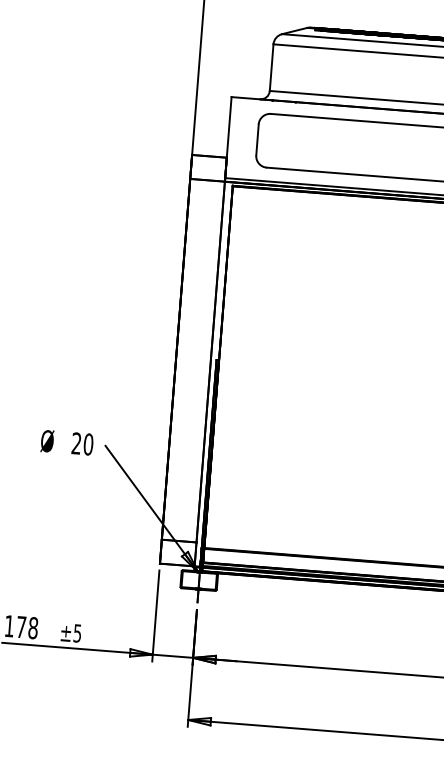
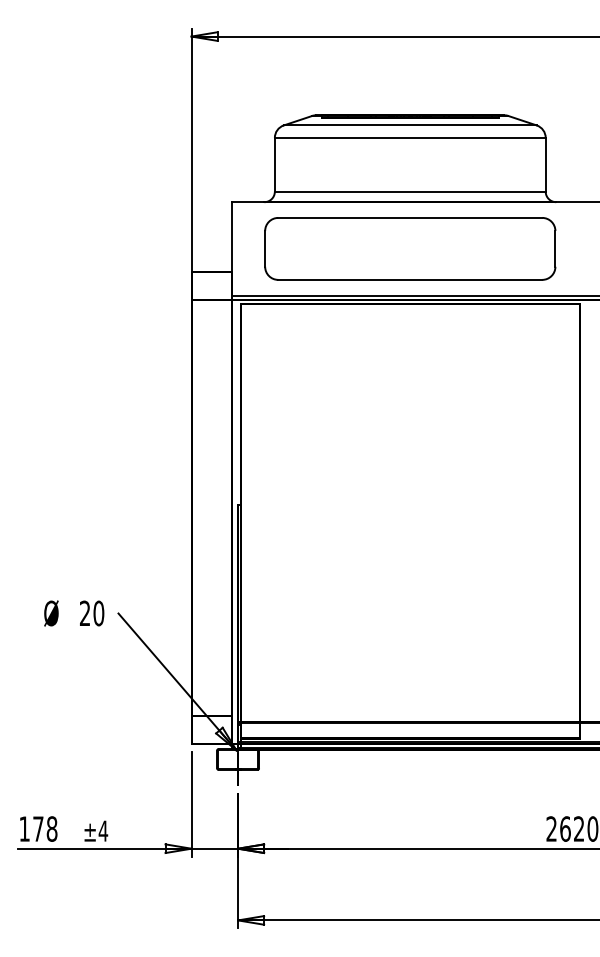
text: (77, 632) -> (103, 830), ±5 -> ±4

